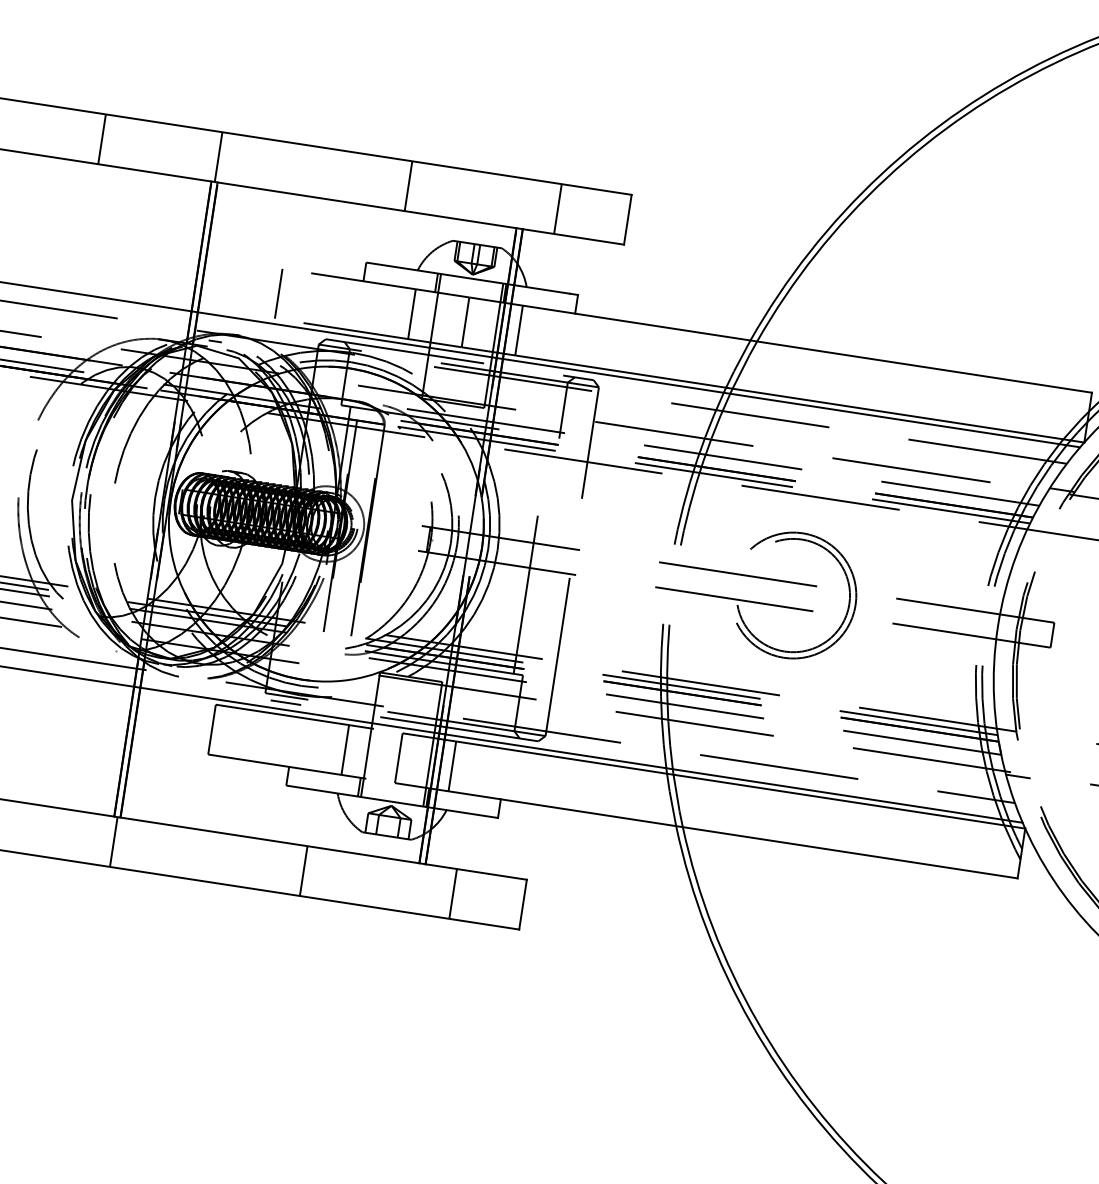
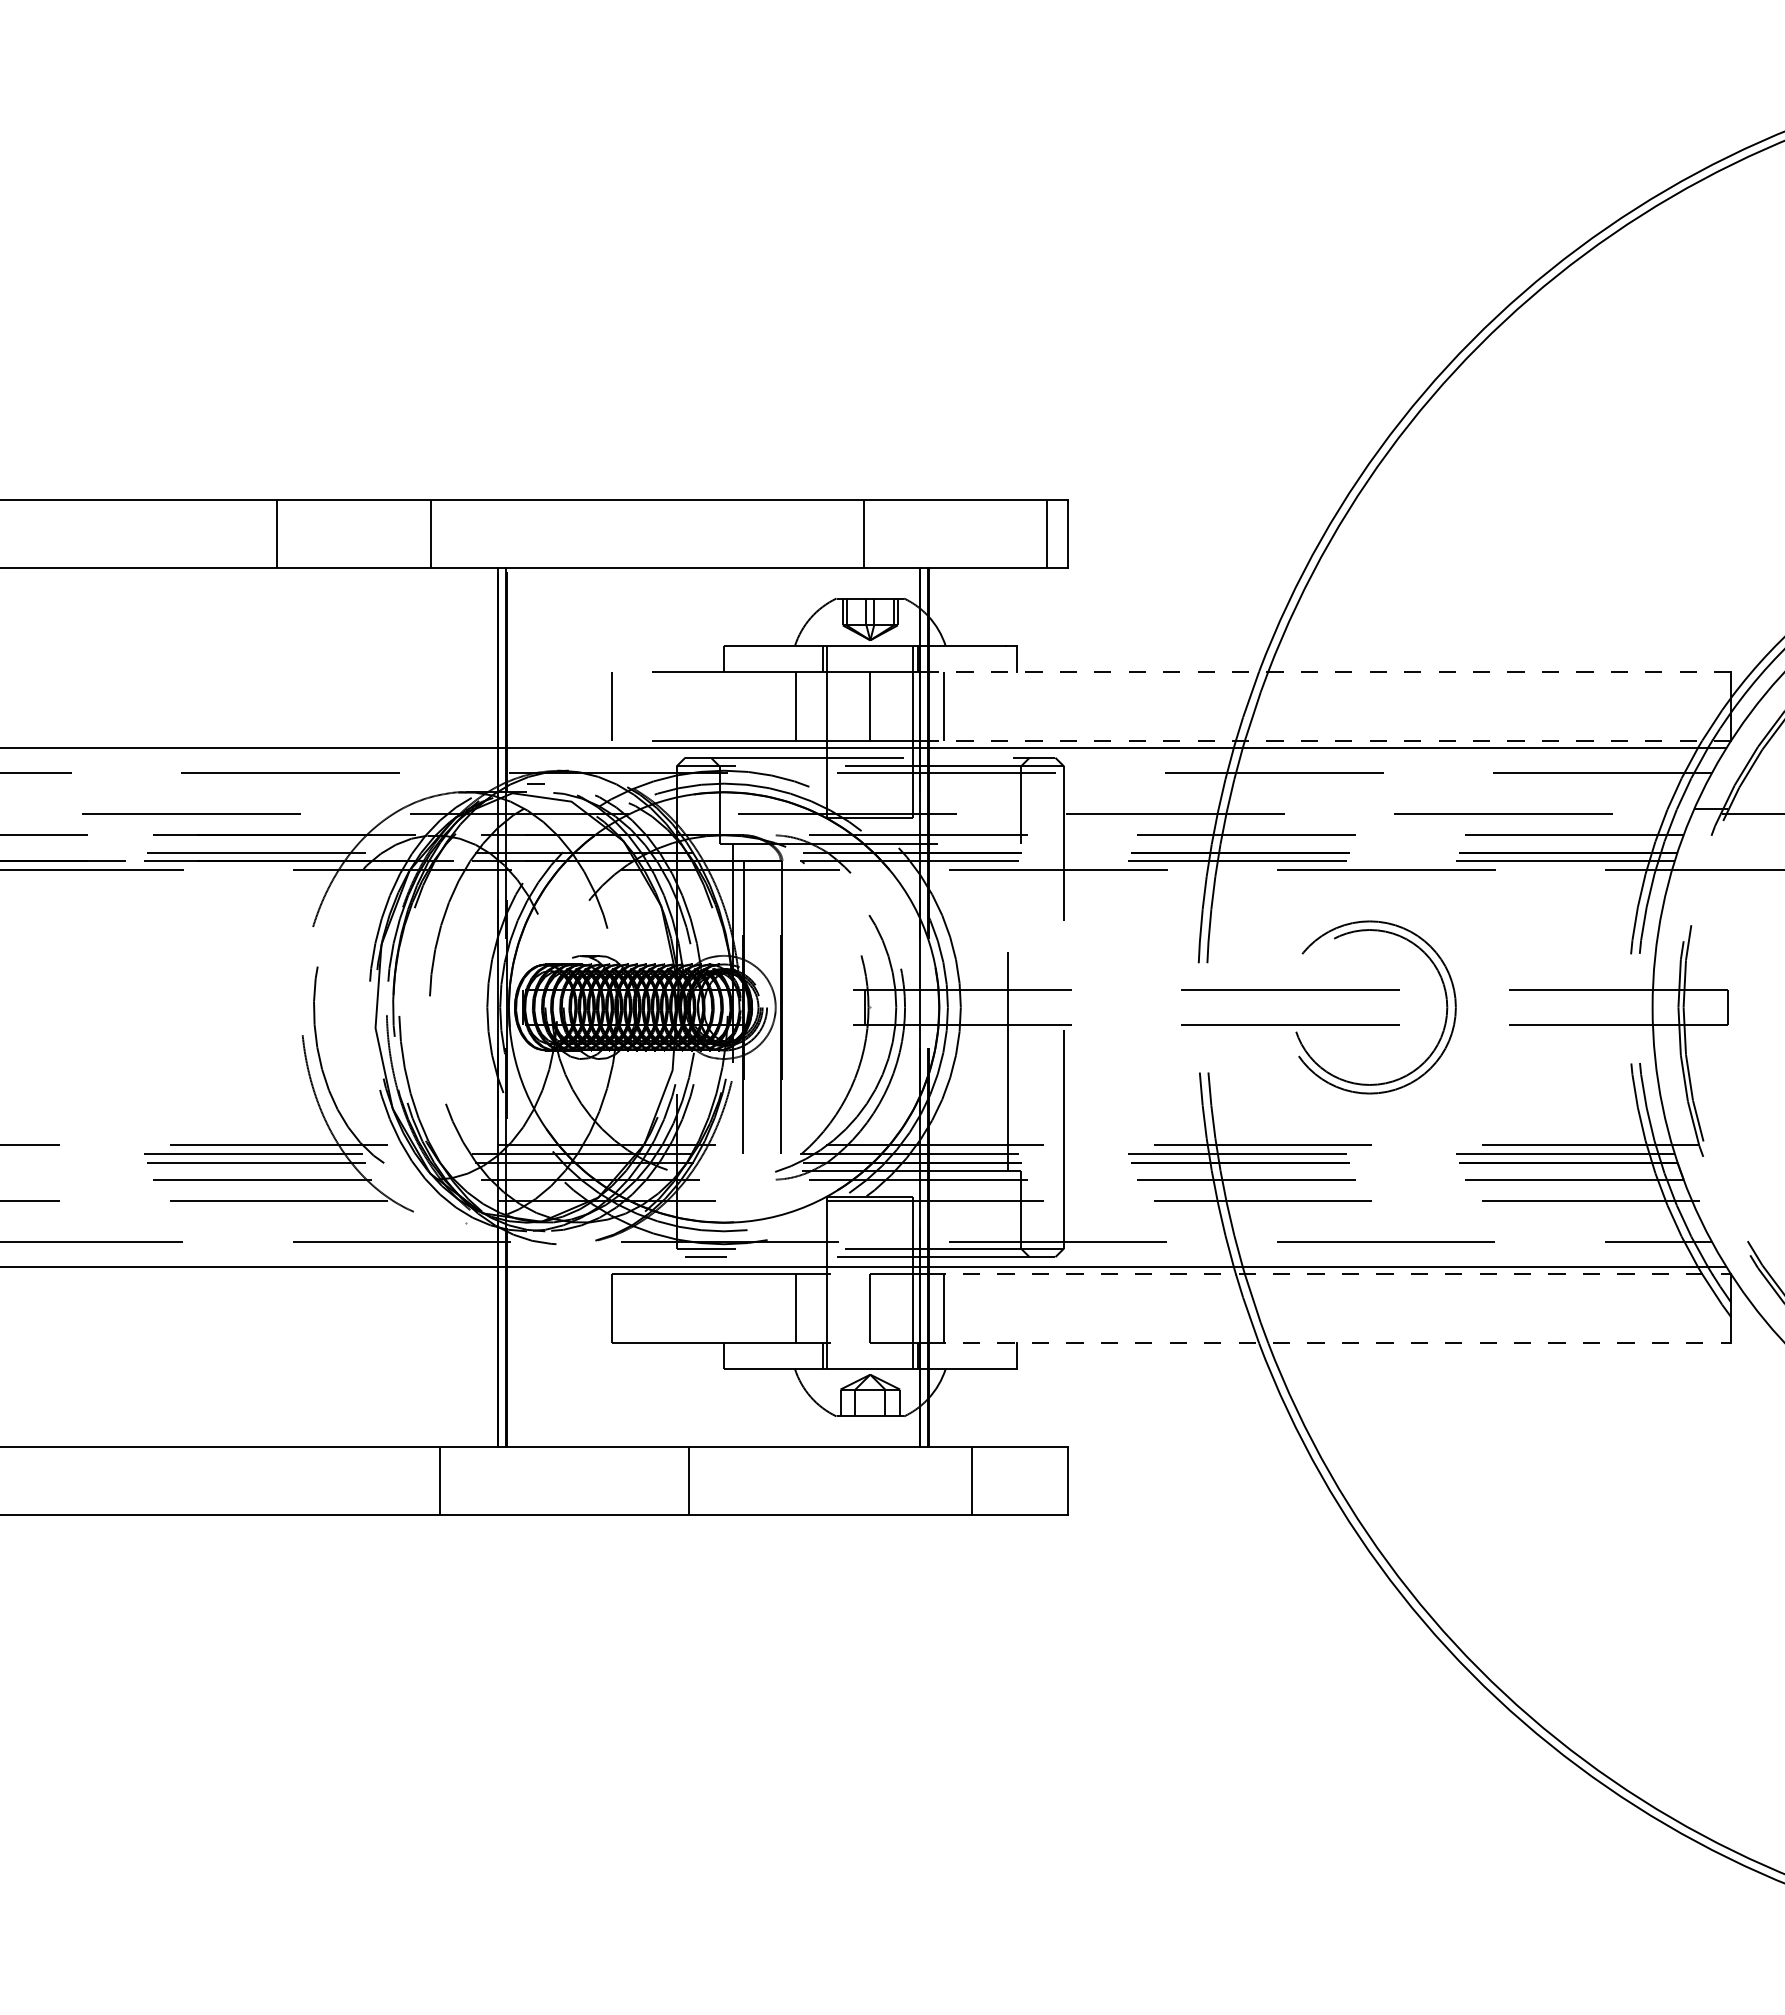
line: (102, 138) -> (277, 533), moved
line: (218, 156) -> (430, 533), moved
line: (408, 185) -> (864, 533), moved
line: (557, 208) -> (1046, 533), moved
line: (801, 348) -> (1329, 671), solid -> dashed
line: (793, 398) -> (1329, 740), solid -> dashed
line: (1018, 776) -> (1711, 1205), removed
line: (735, 784) -> (1330, 1274), solid -> dashed
line: (727, 834) -> (1330, 1343), solid -> dashed
line: (113, 841) -> (439, 1480), moved
line: (304, 870) -> (689, 1480), moved

